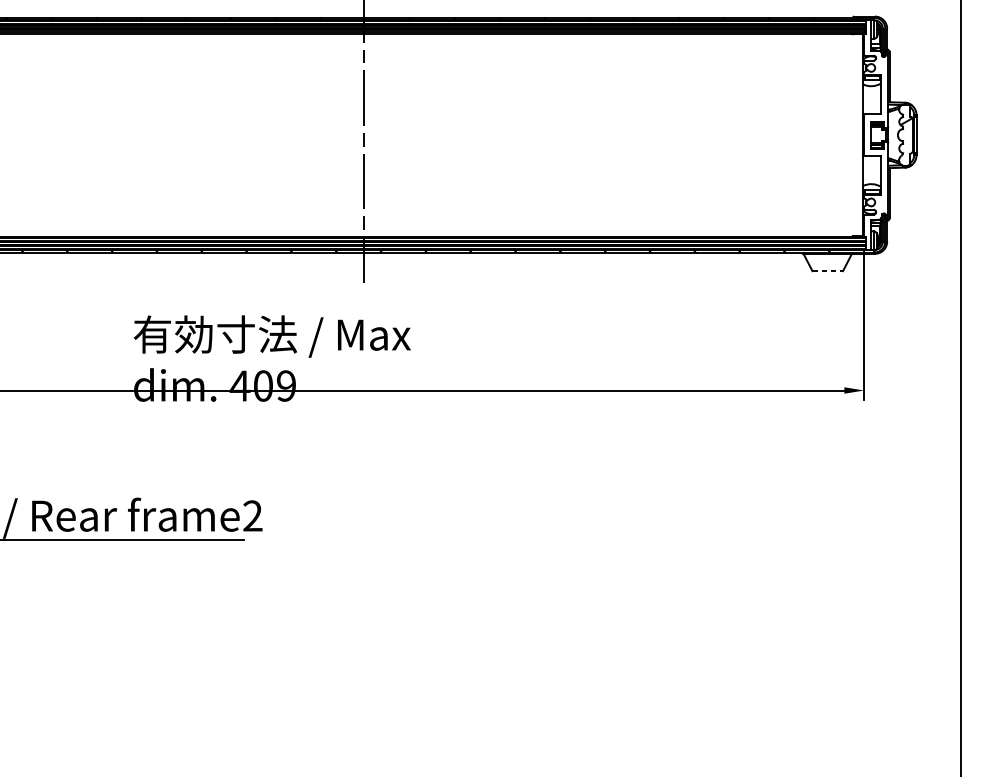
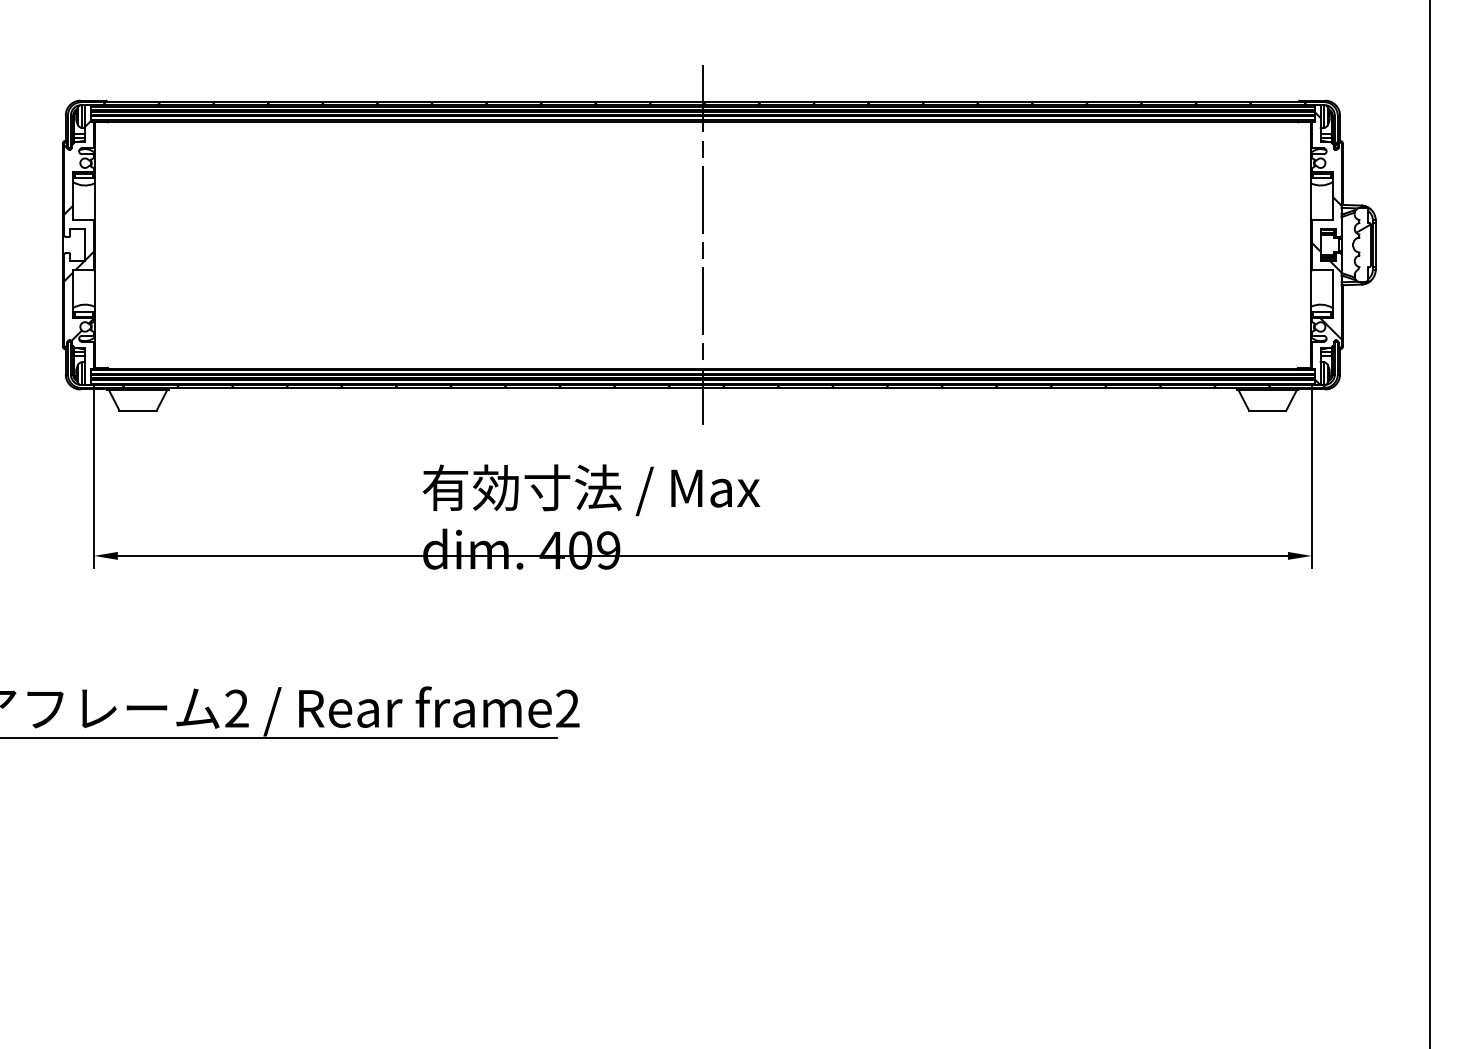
hatch: (876, 137) -> (1326, 248), added
line: (827, 271) -> (1267, 410), dashed -> solid

